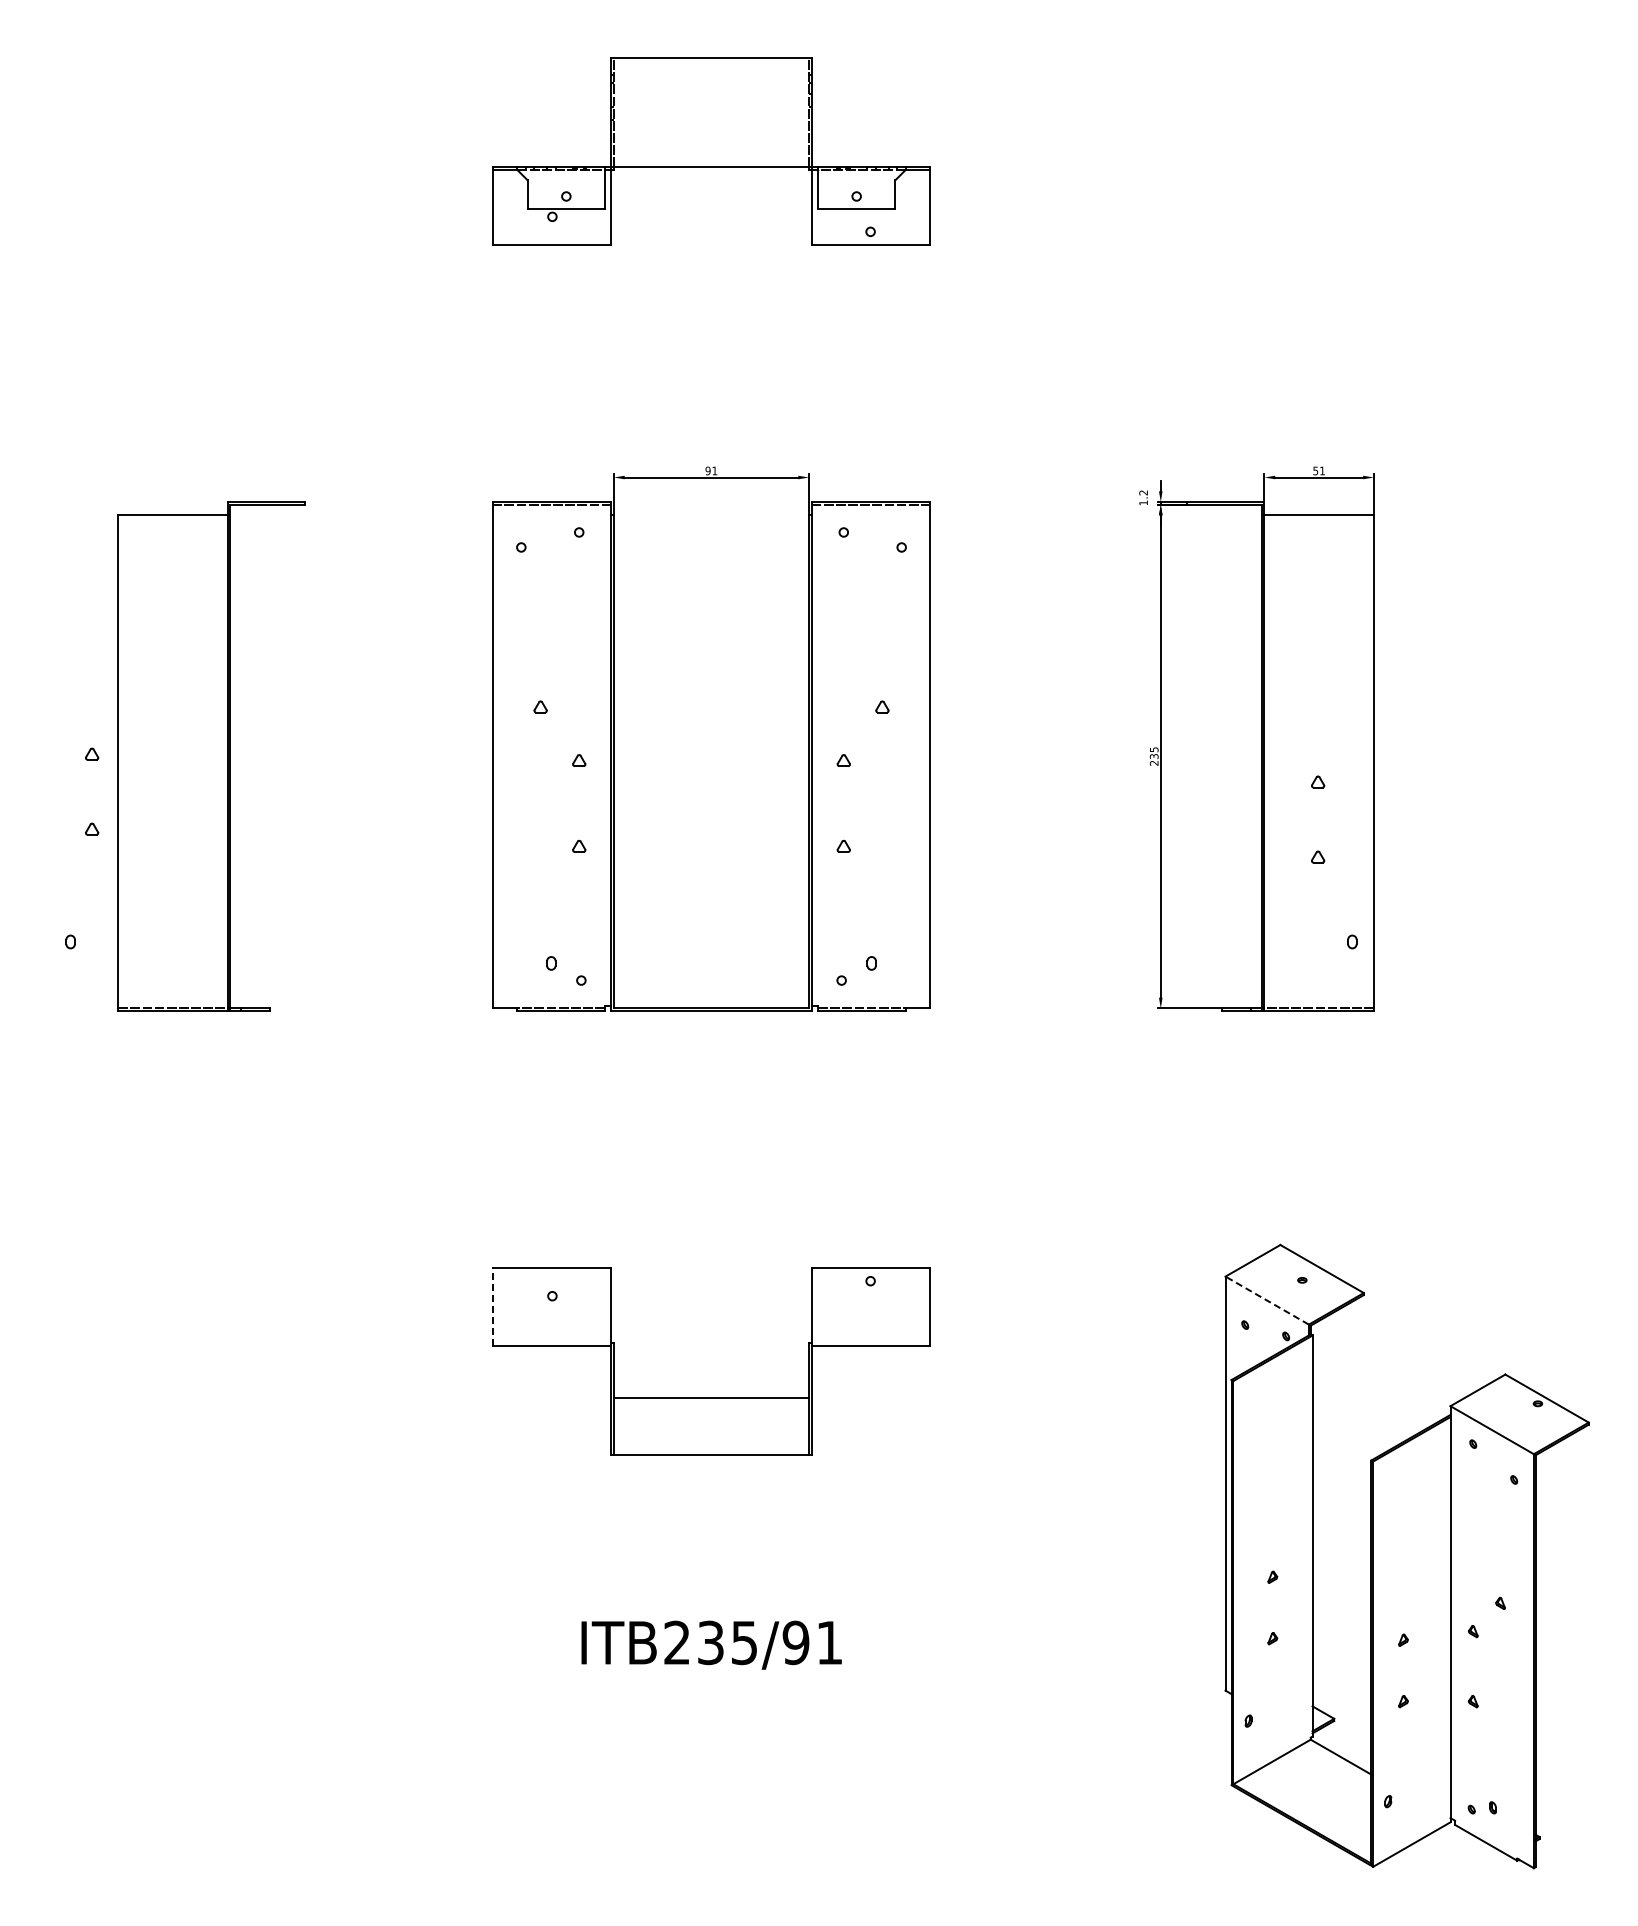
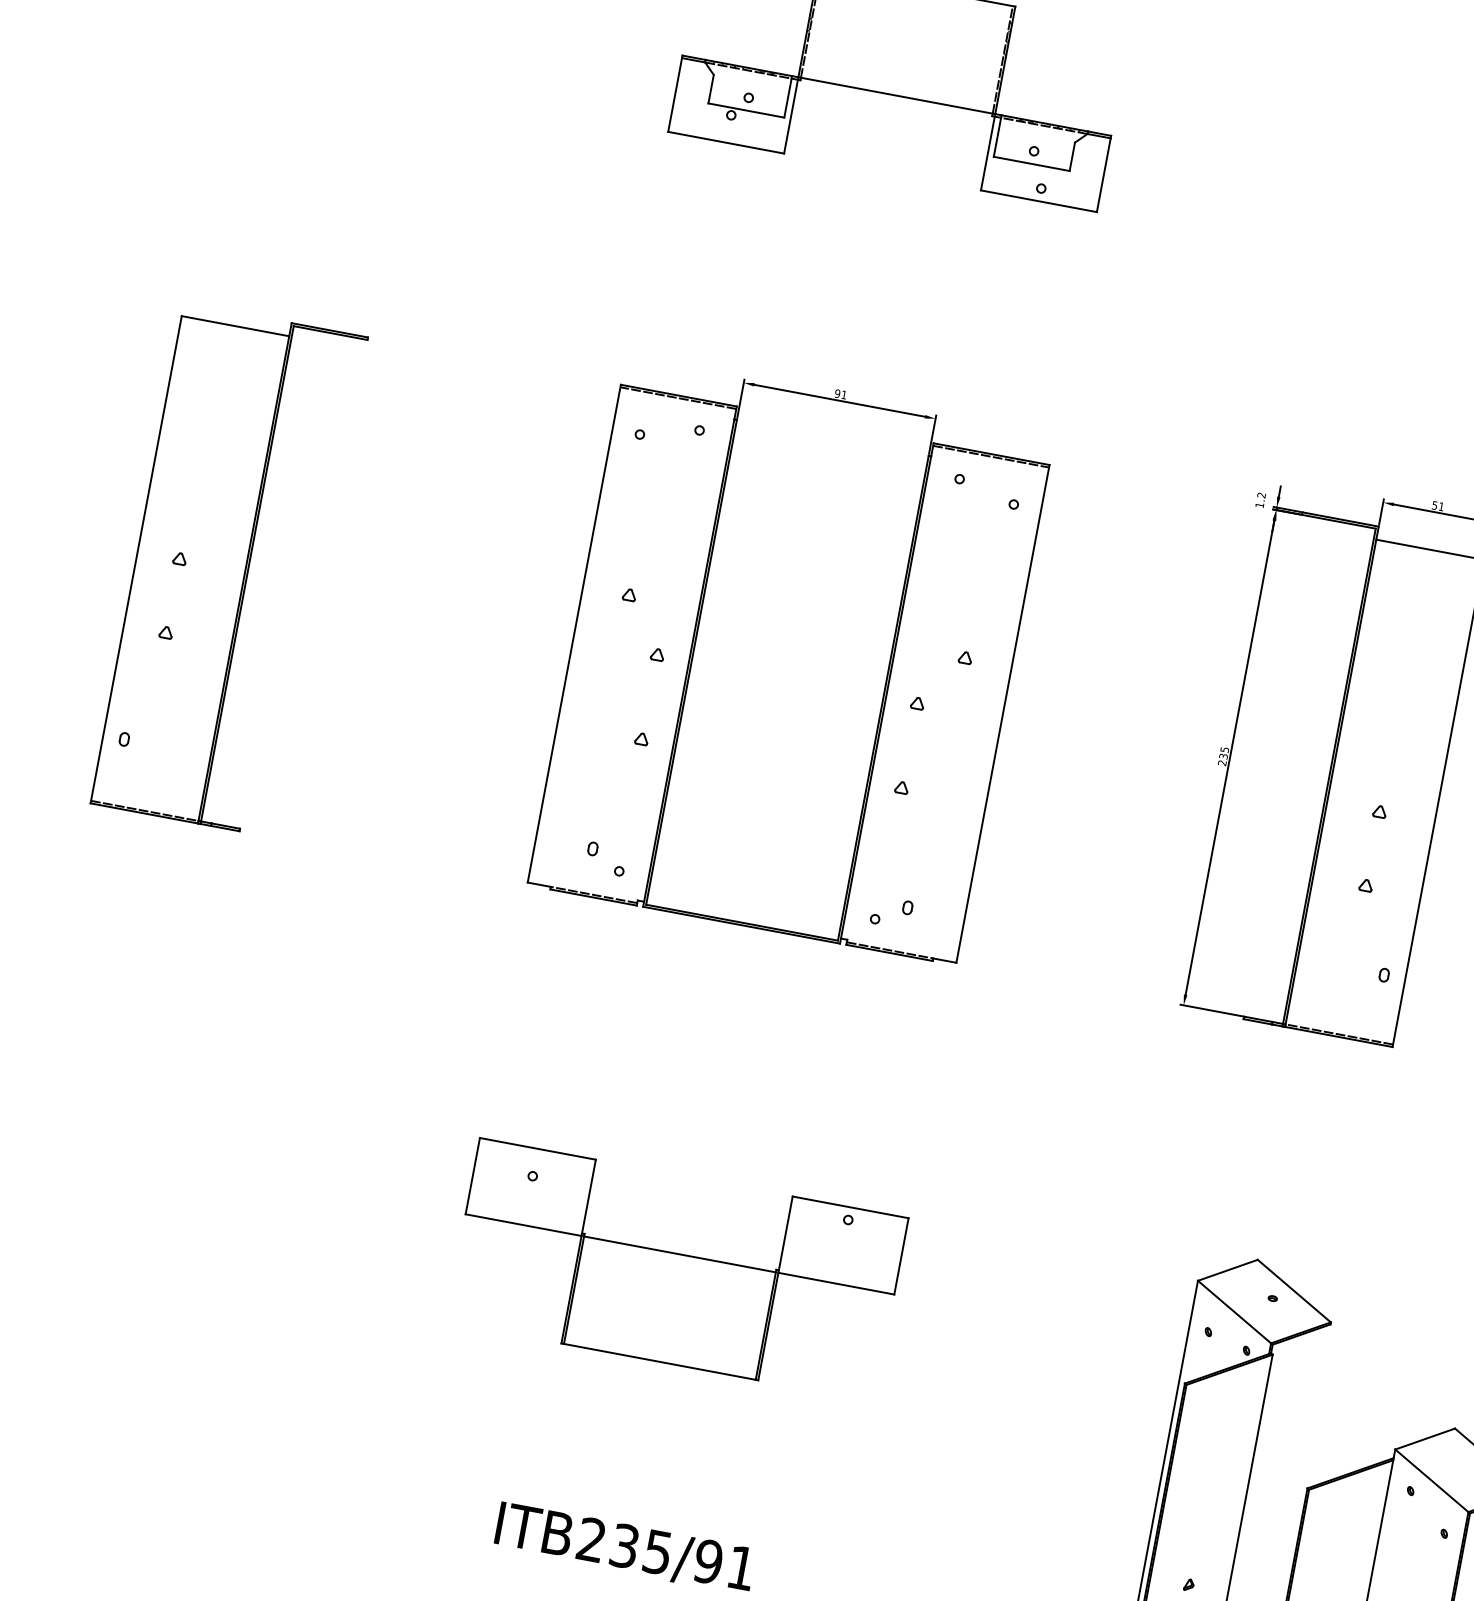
part: (211, 756) -> (229, 570), moved
line: (1266, 1300) -> (1233, 1311), dashed -> solid
line: (493, 1307) -> (472, 1176), dashed -> solid
line: (711, 1397) -> (680, 1253), moved

